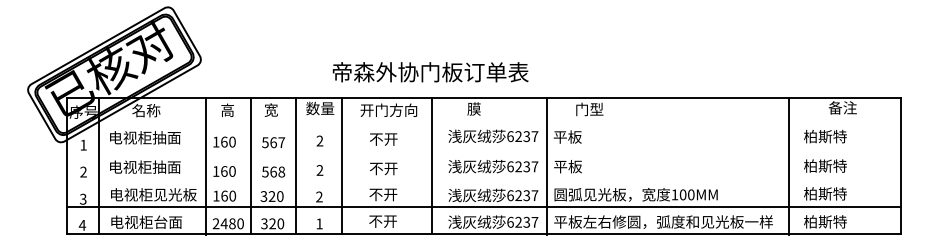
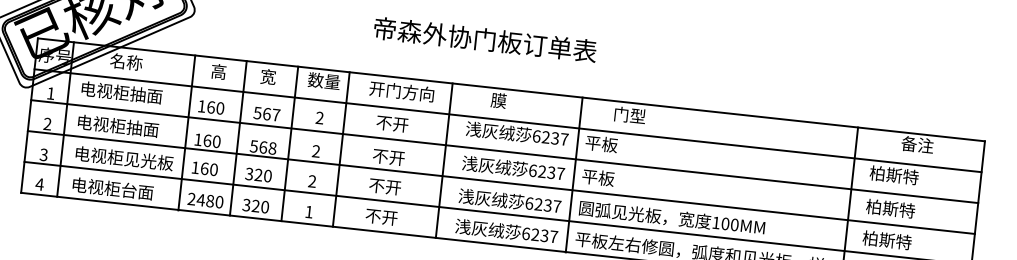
text: (430, 72) -> (485, 39), moved
line: (484, 125) -> (508, 120), added
line: (484, 152) -> (505, 151), added
line: (484, 180) -> (501, 183), added

